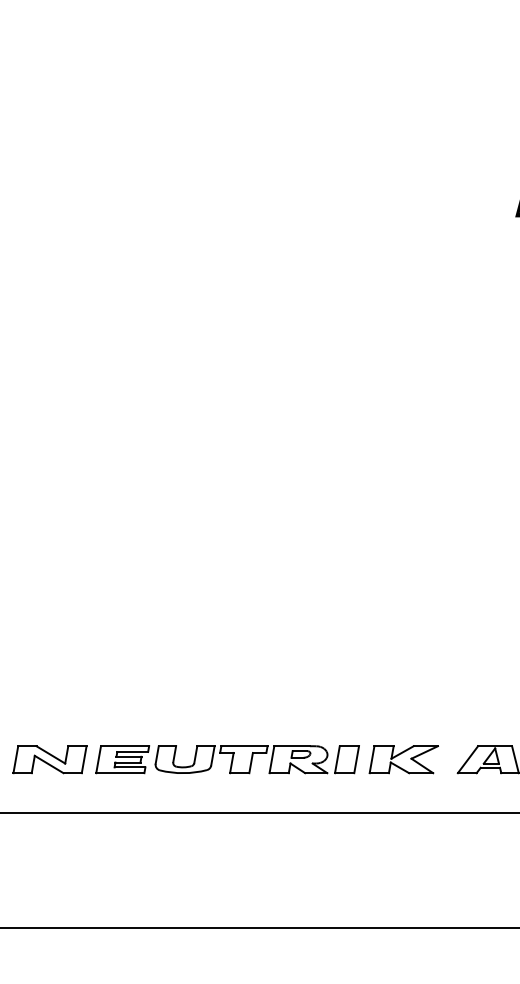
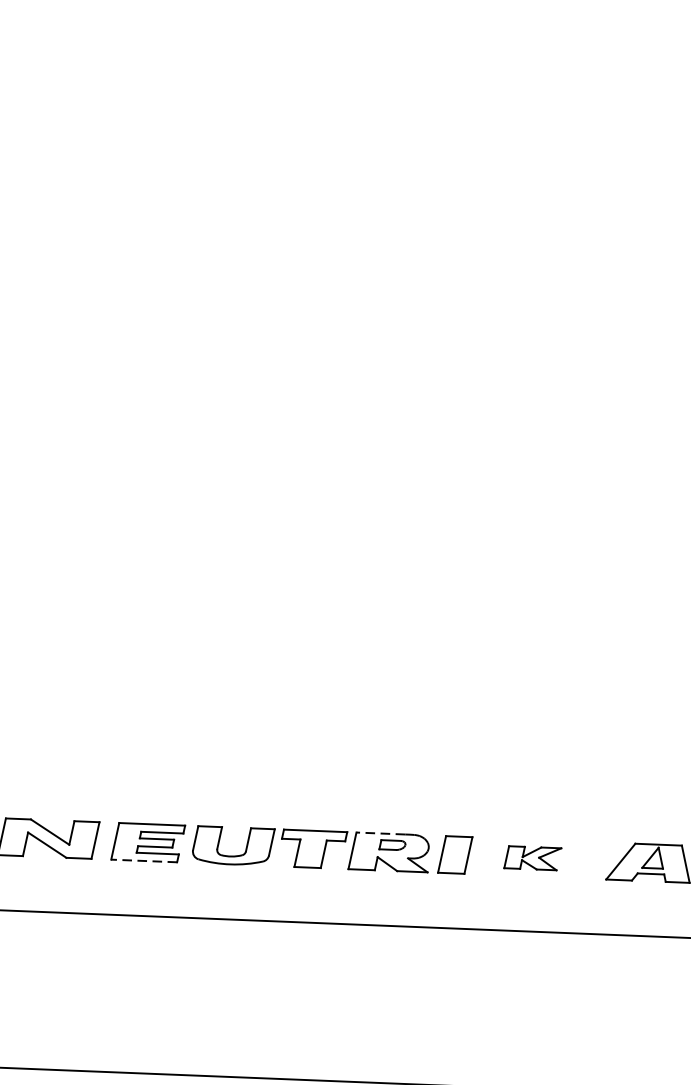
line: (292, 746) -> (381, 833), solid -> dashed
part: (403, 759) -> (532, 857), size x0.6
line: (119, 773) -> (143, 861), solid -> dashed

